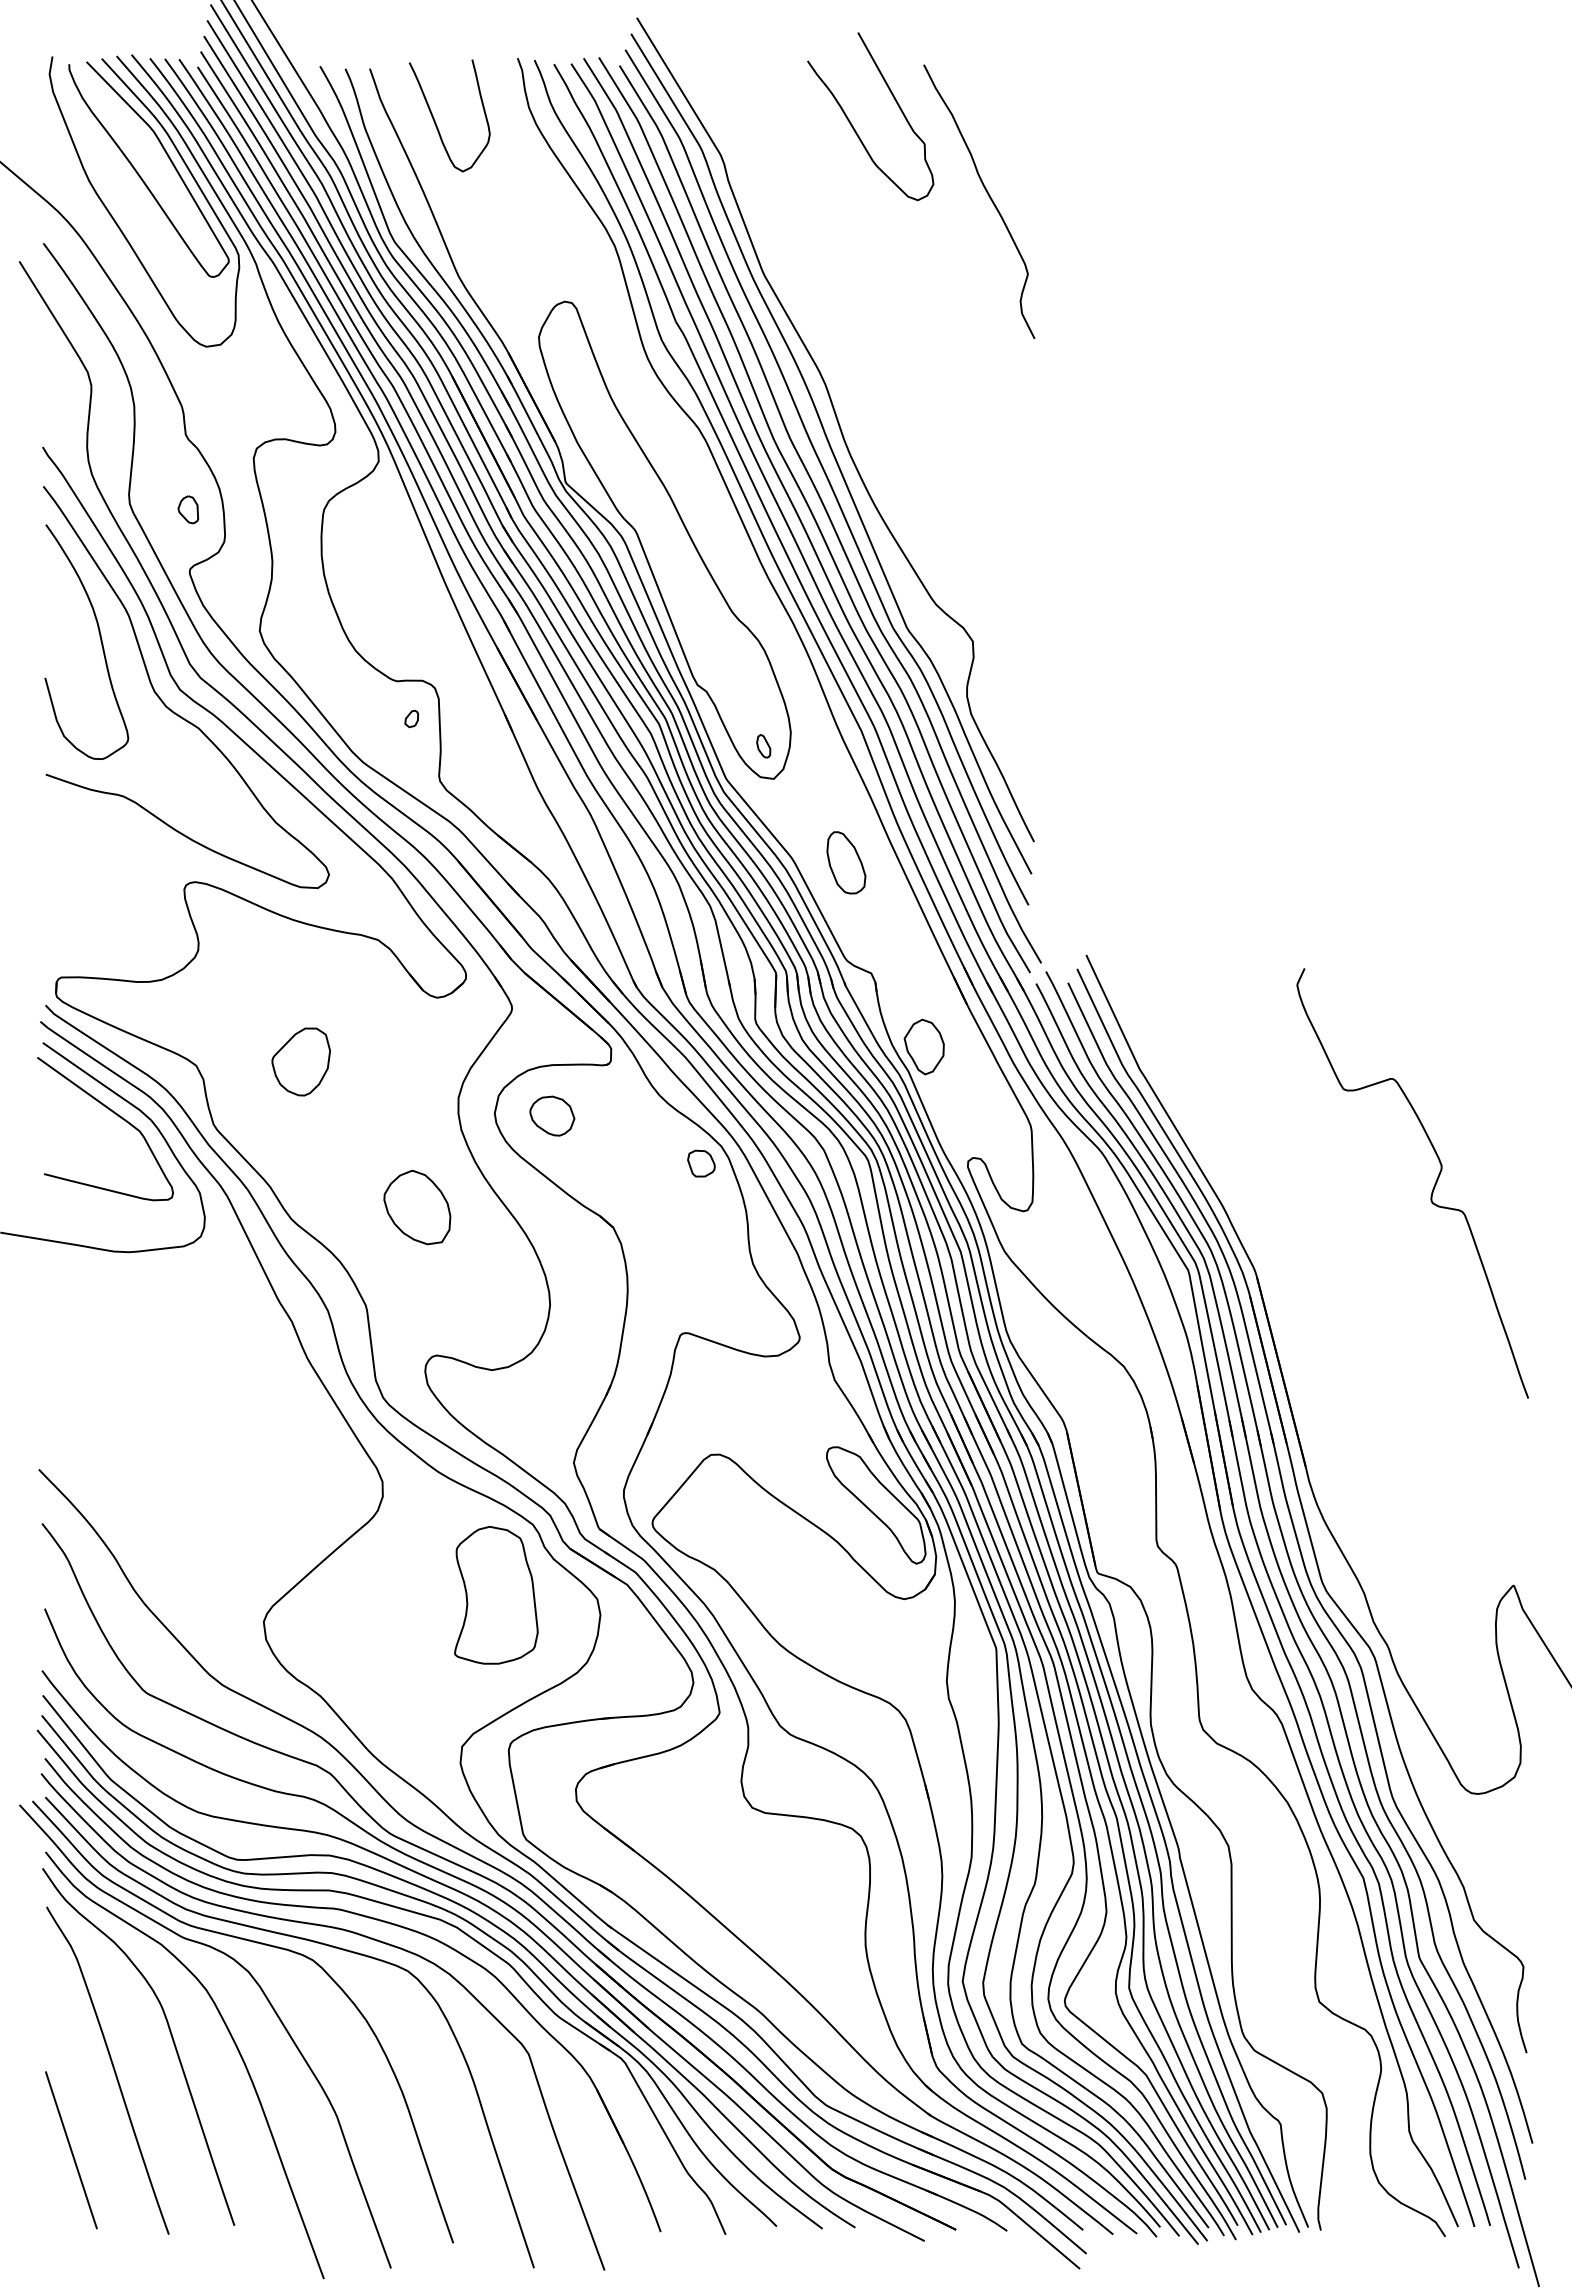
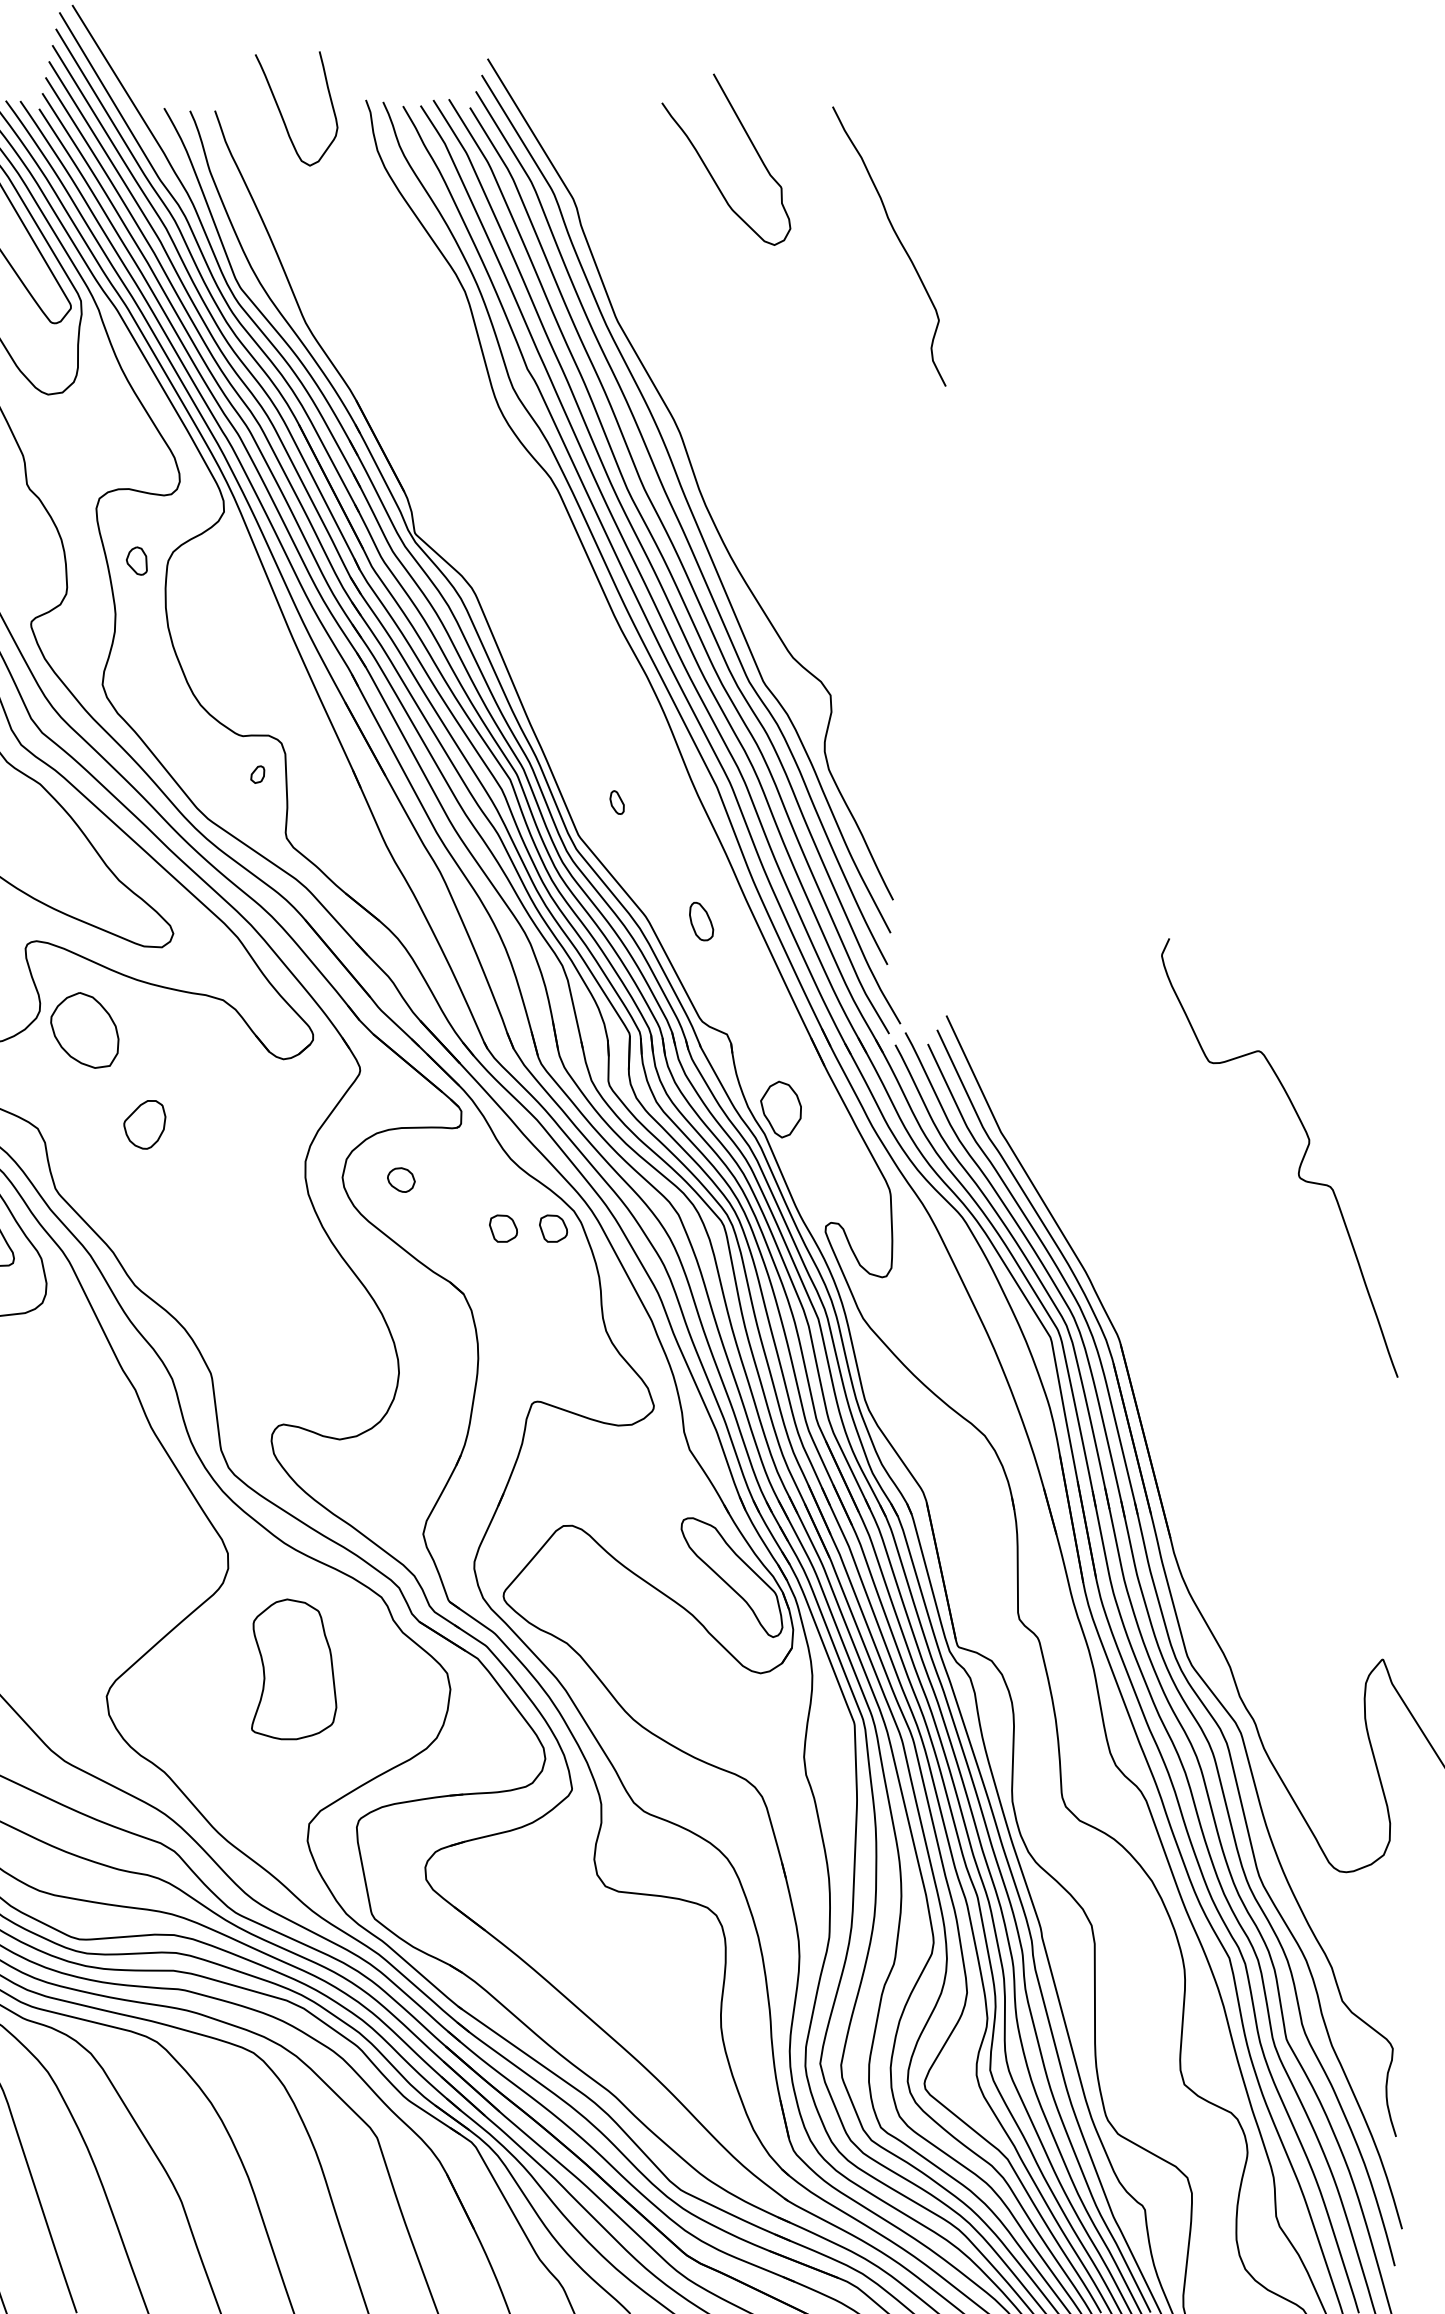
curve: (435, 120) -> (282, 113), moved
curve: (988, 196) -> (898, 241), moved
part: (188, 509) -> (137, 560), moved
part: (664, 539) -> (515, 591), removed
part: (846, 862) -> (701, 921), size x0.6
part: (300, 1061) -> (144, 1124), size x0.7
part: (552, 1115) -> (401, 1179), size x0.6
part: (652, 1163) -> (503, 1228), added
curve: (1432, 1188) -> (1299, 1163), moved
part: (417, 1207) -> (84, 1030), moved
part: (496, 1594) -> (294, 1668), moved

